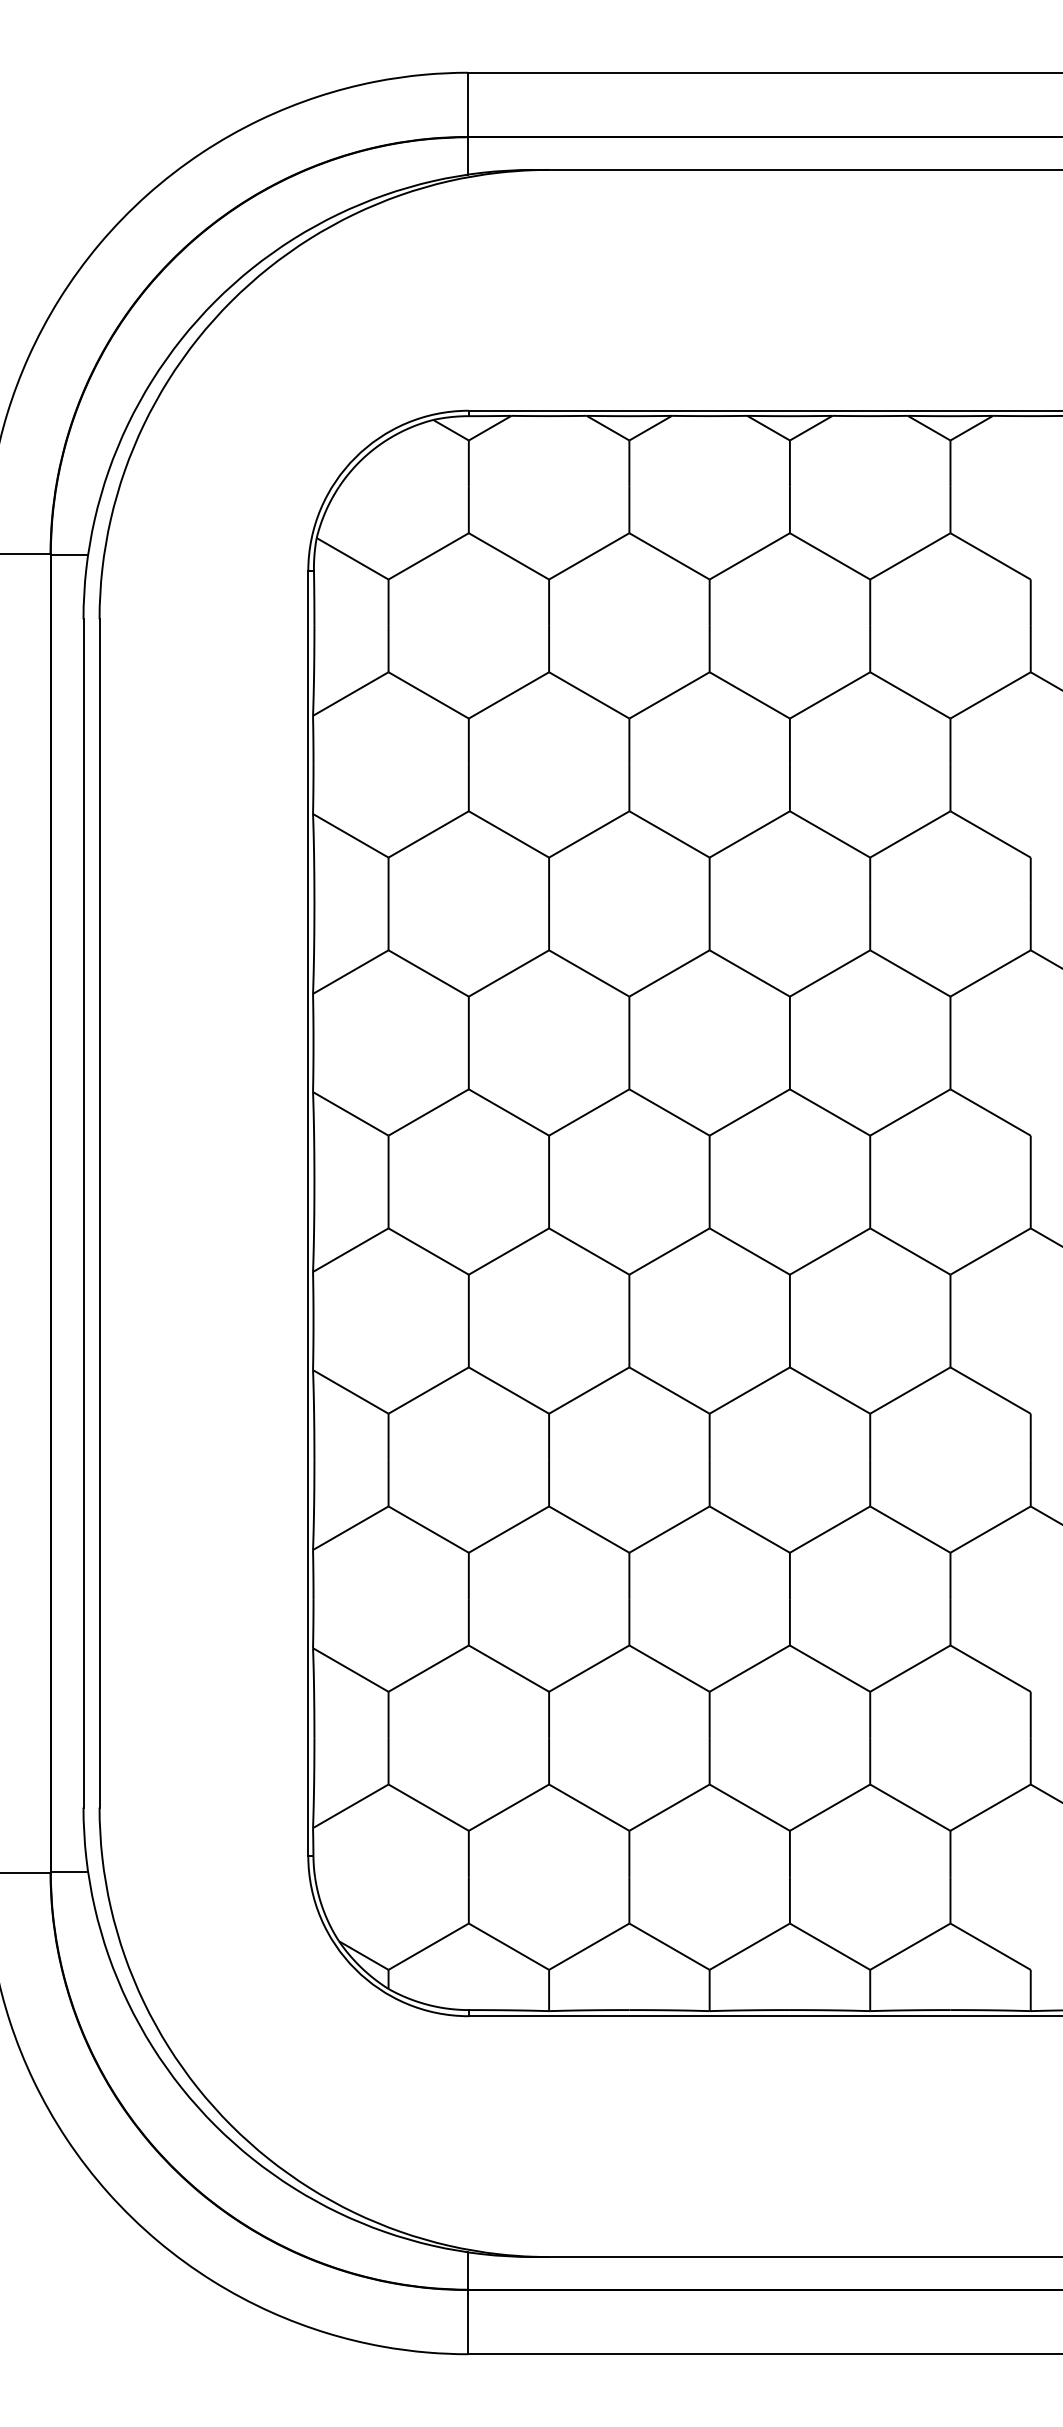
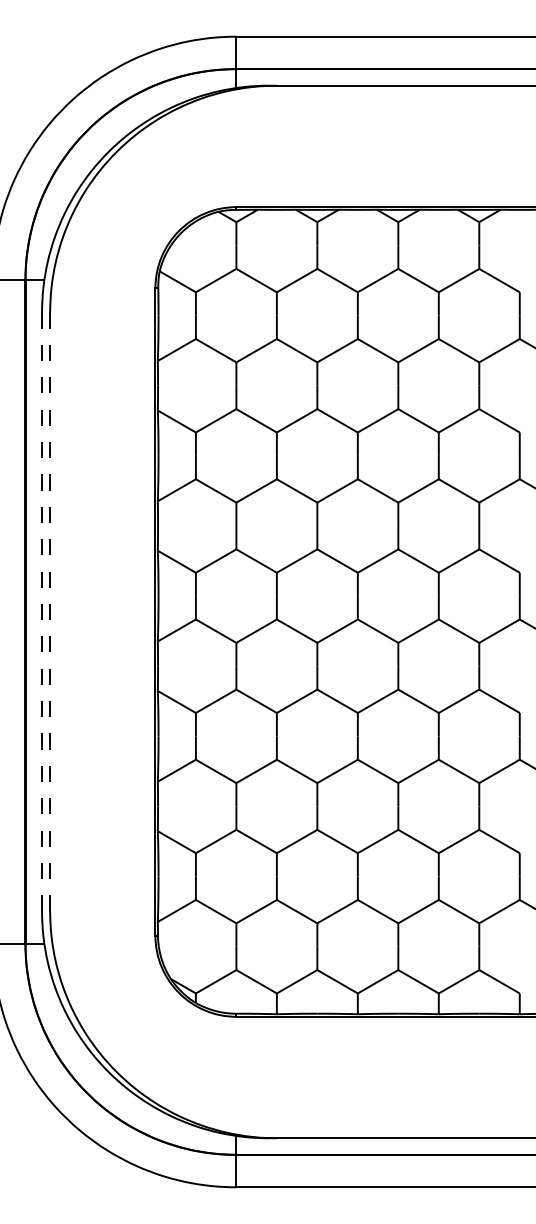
line: (84, 1214) -> (42, 612), solid -> dashed
line: (100, 1214) -> (50, 612), solid -> dashed

